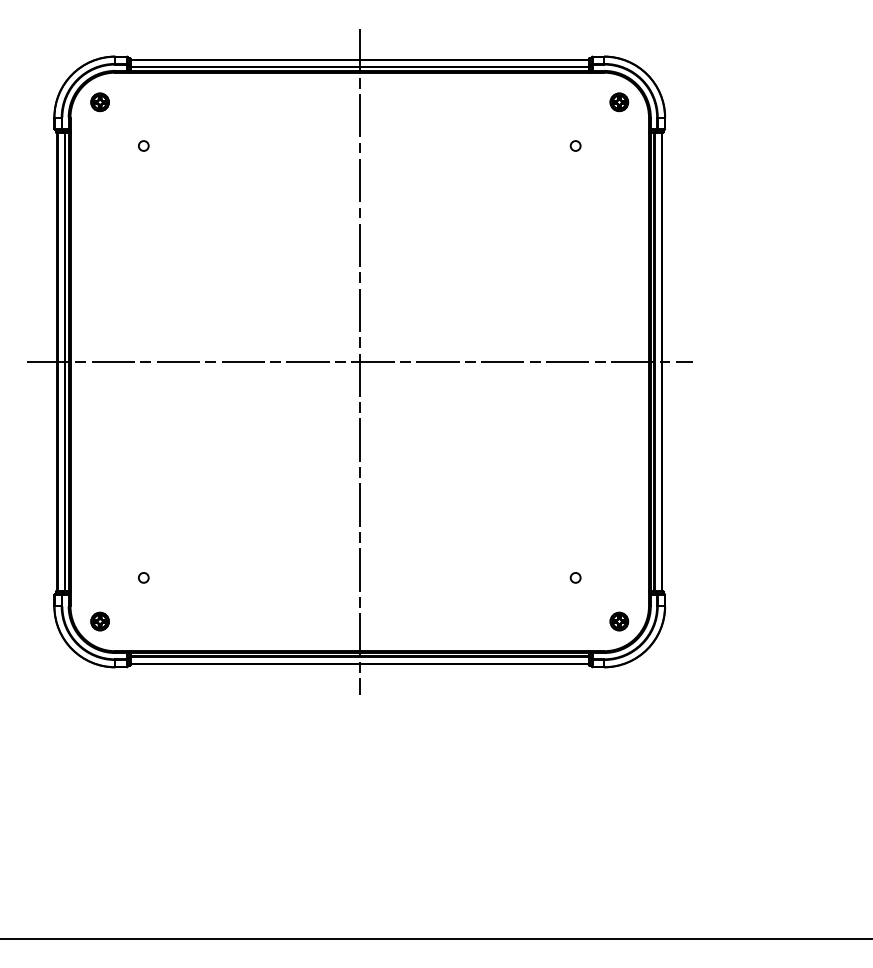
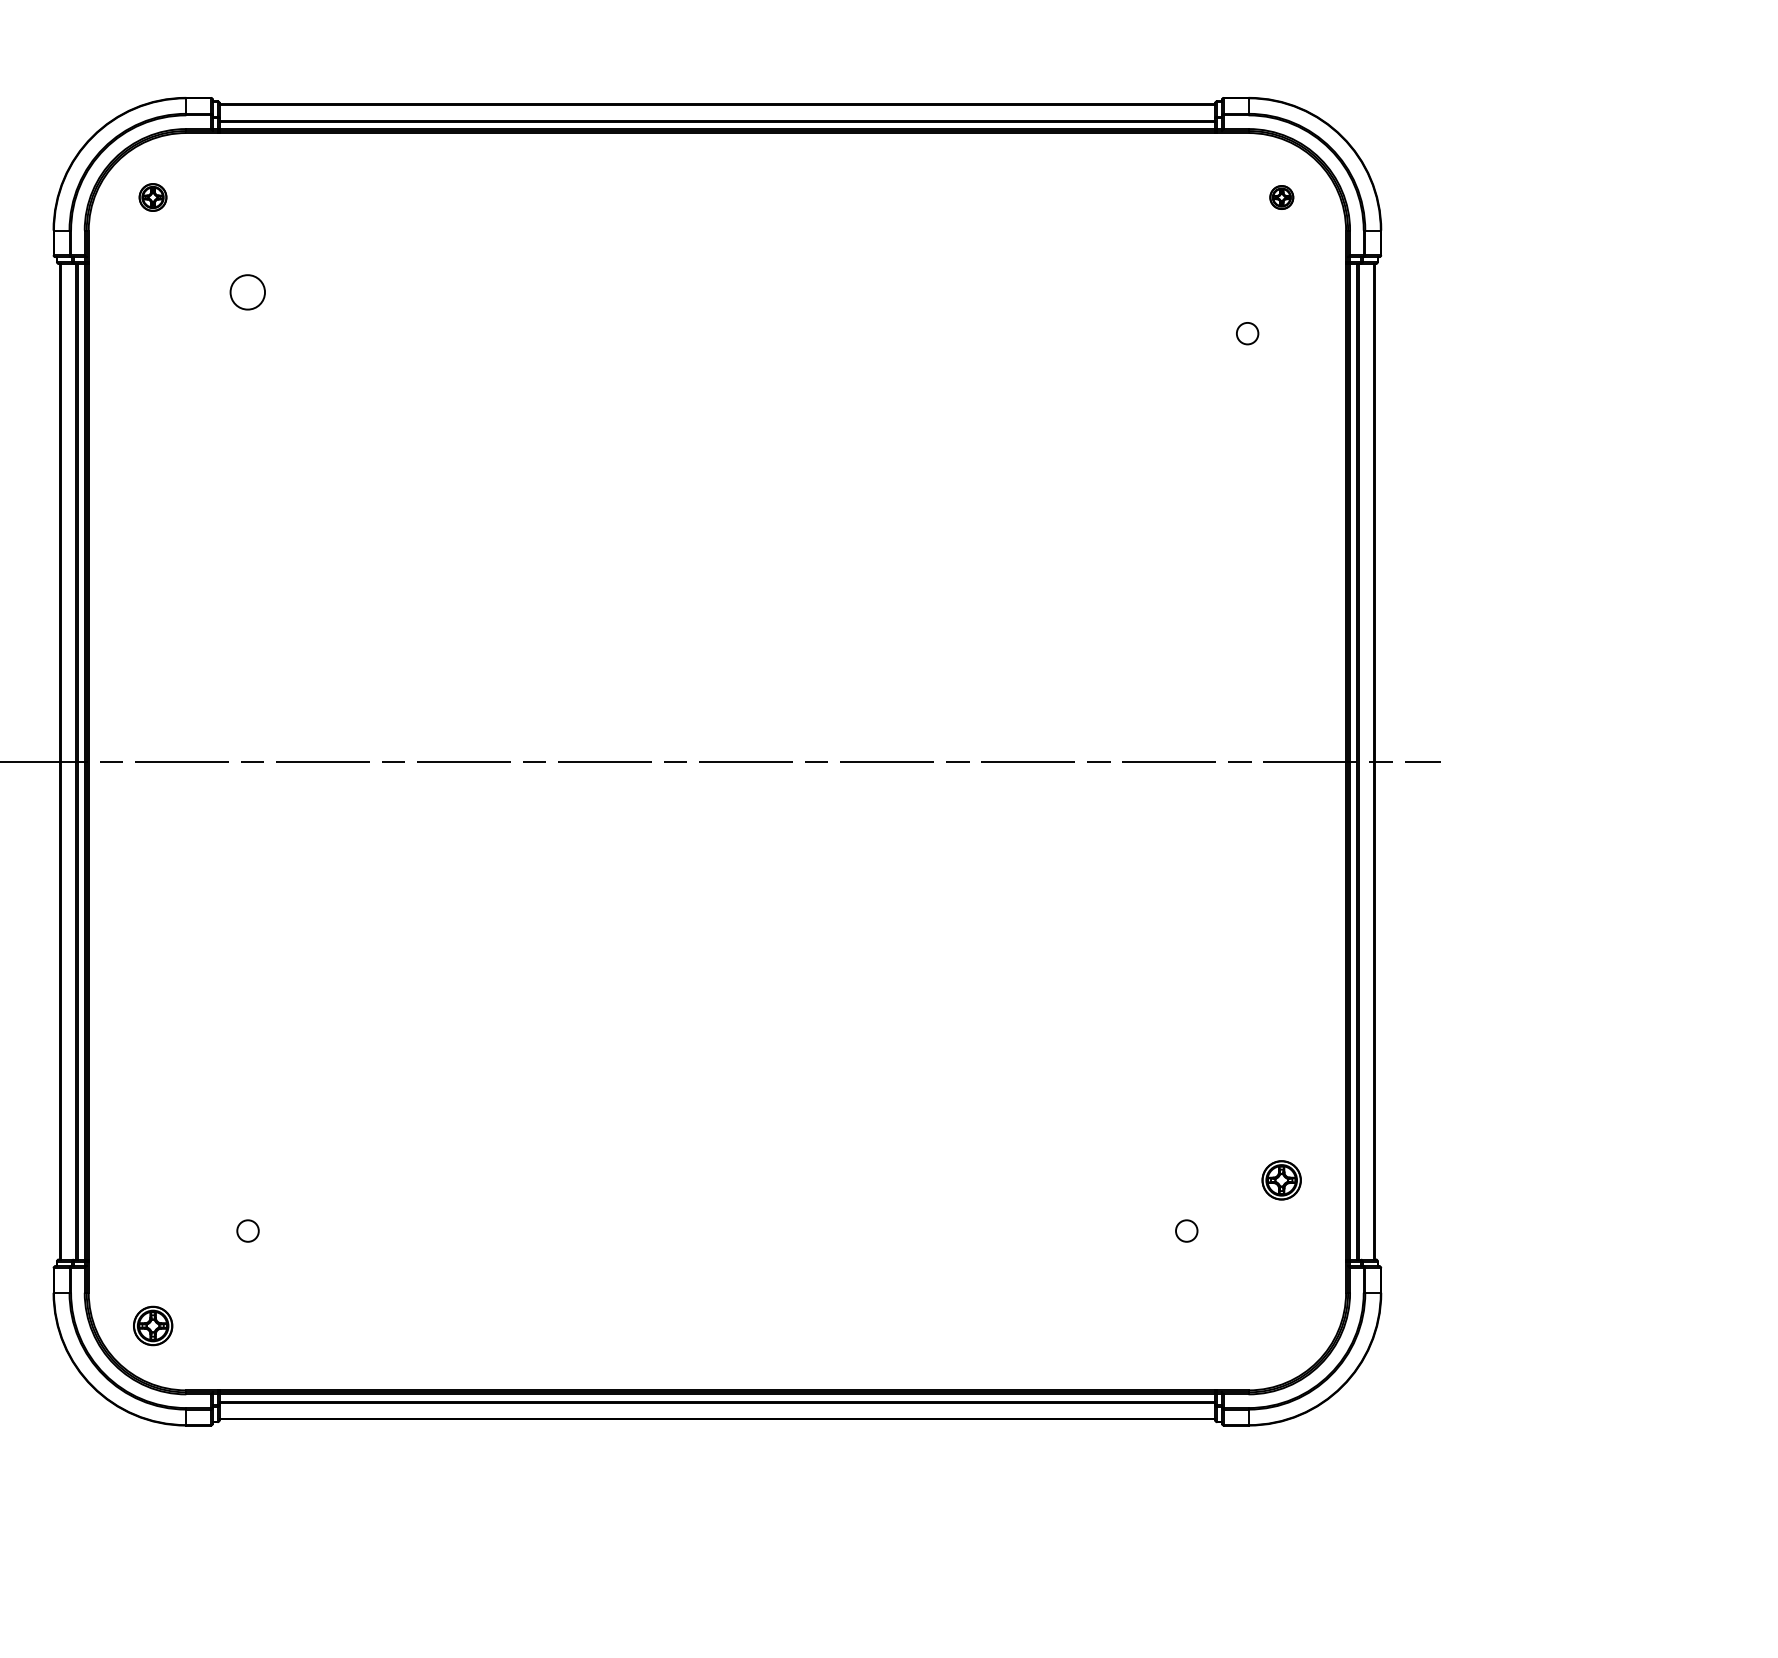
part: (99, 102) -> (151, 197), size x0.7
part: (619, 102) -> (1281, 197), size x0.6
circle: (143, 145) -> (247, 291), size x1.6
circle: (575, 145) -> (1247, 332), moved
line: (359, 361) -> (716, 760), removed
part: (619, 621) -> (1281, 1180), moved

